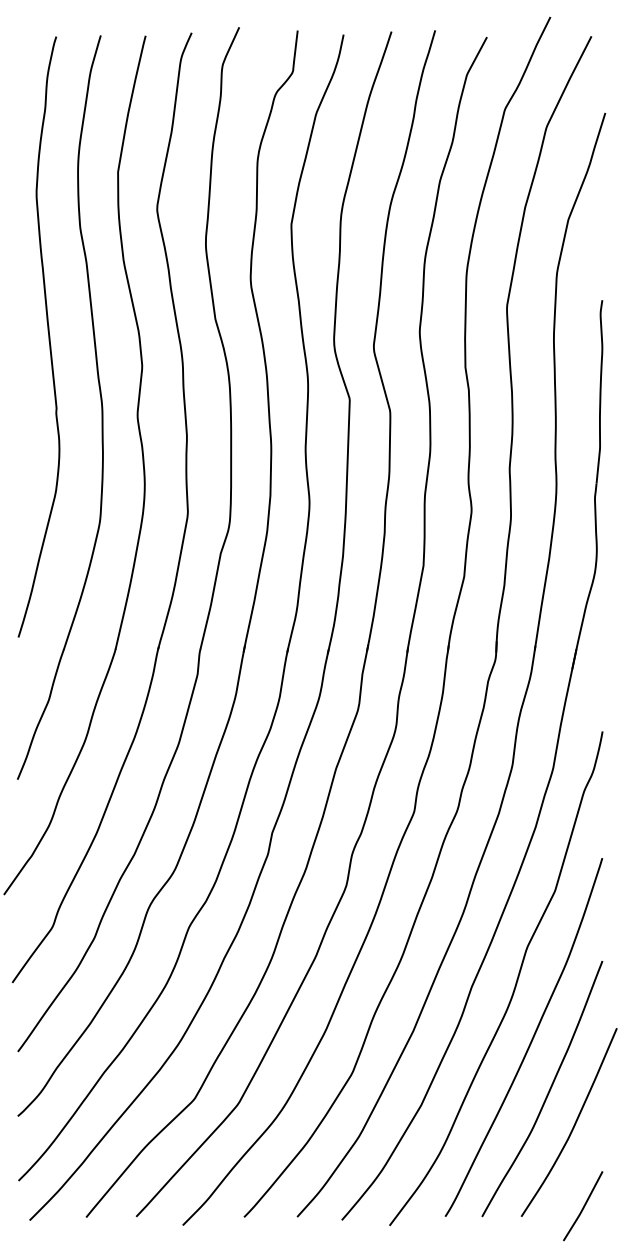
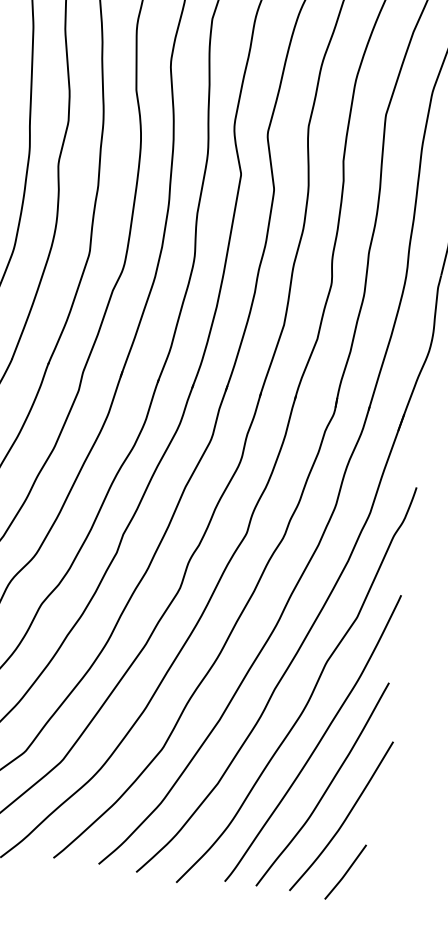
curve: (583, 1206) -> (345, 872), moved

